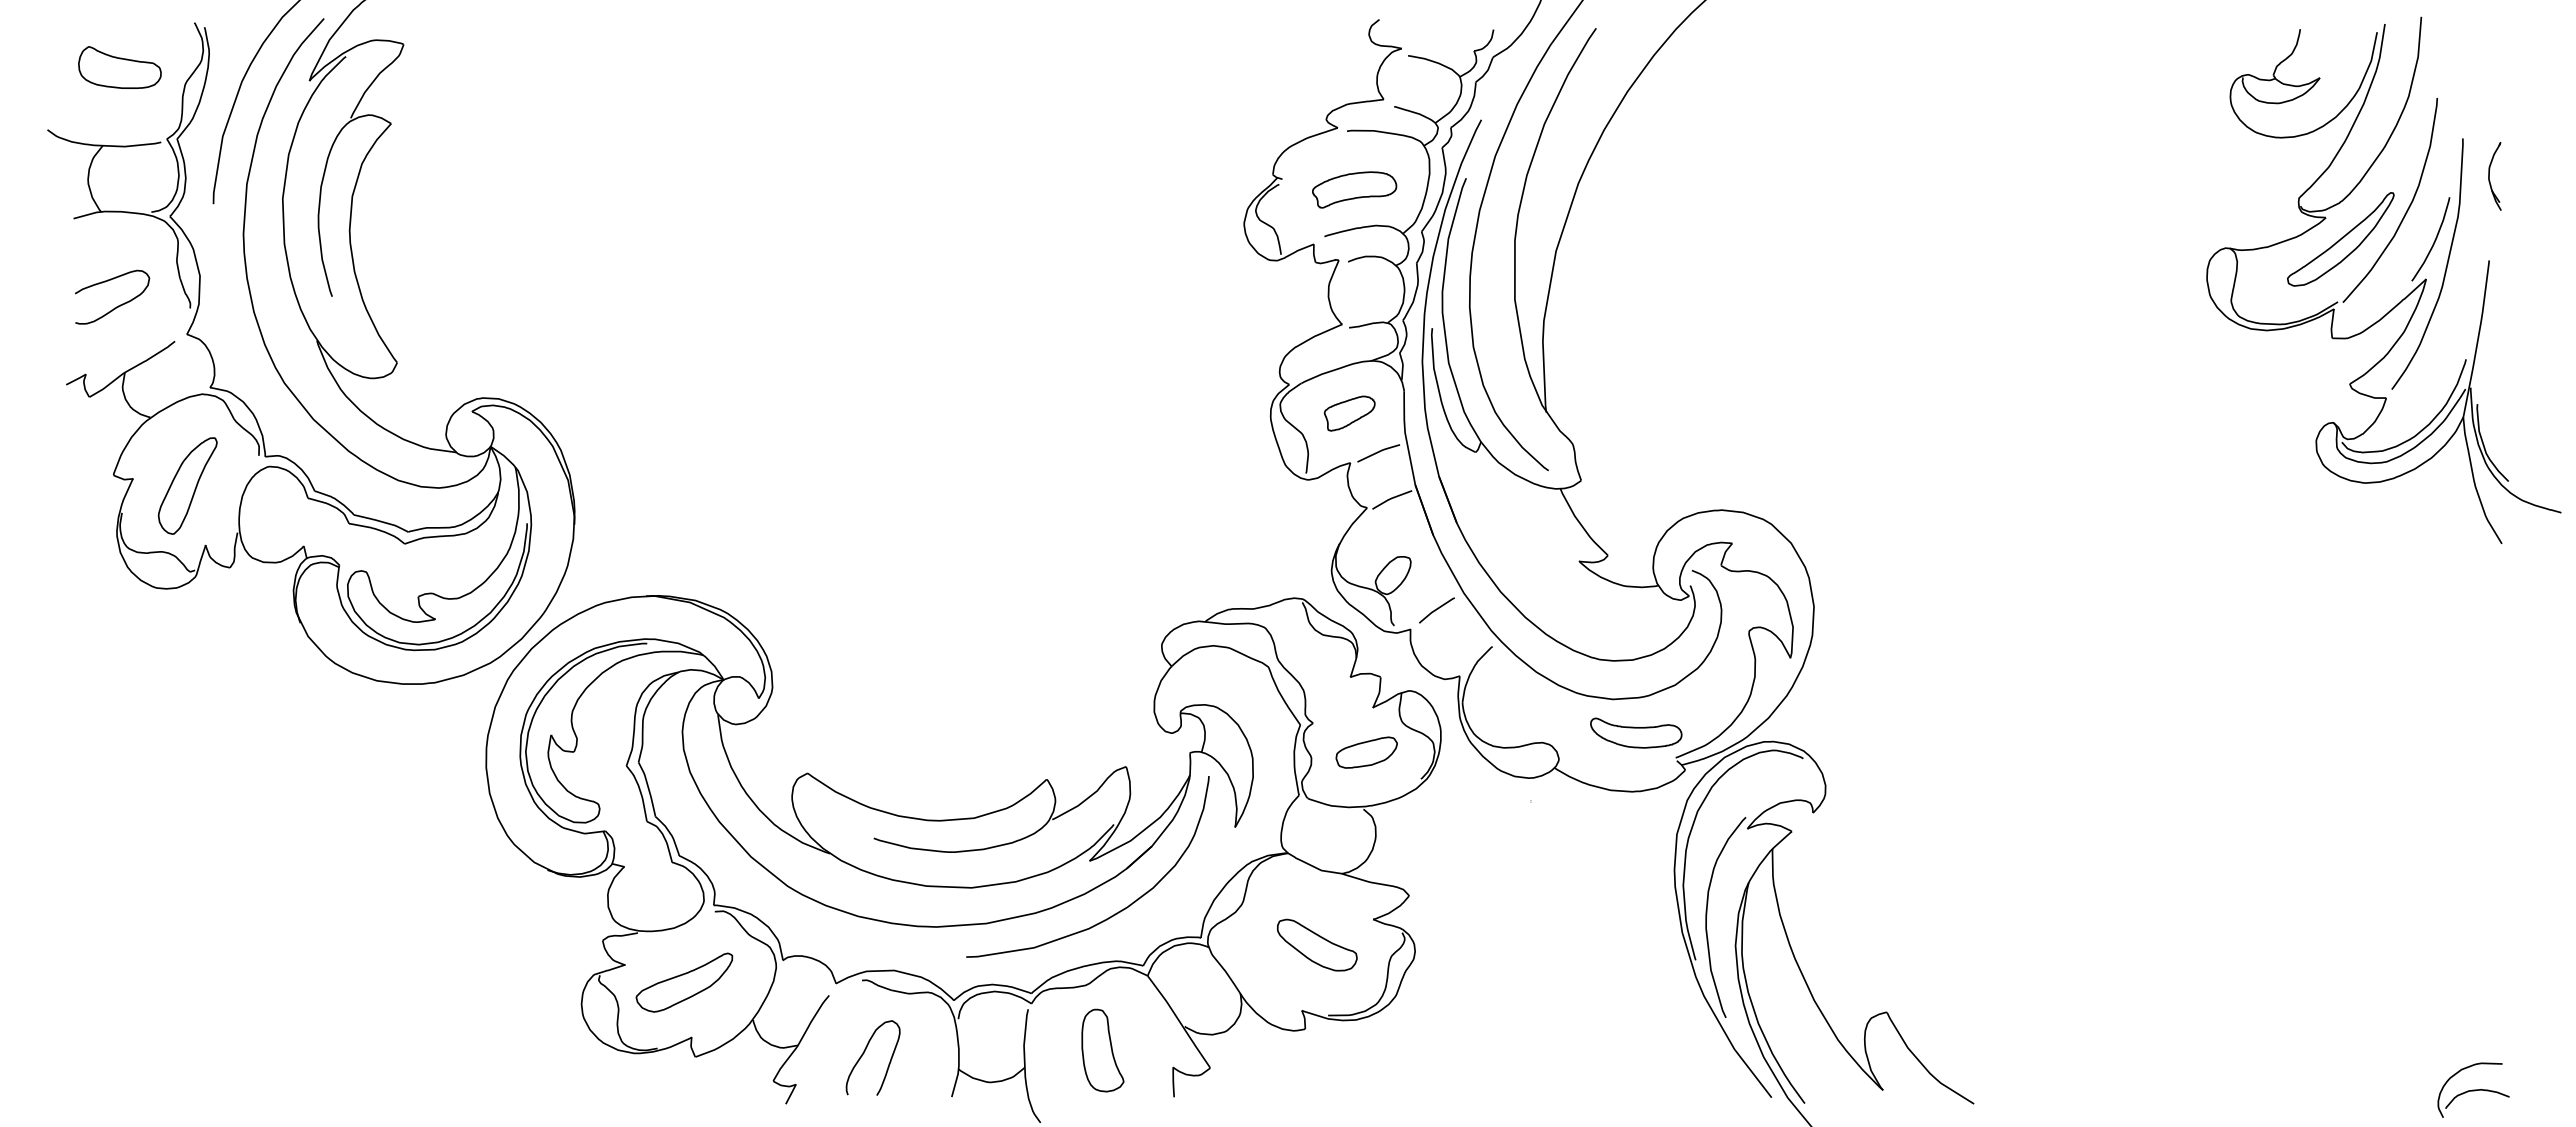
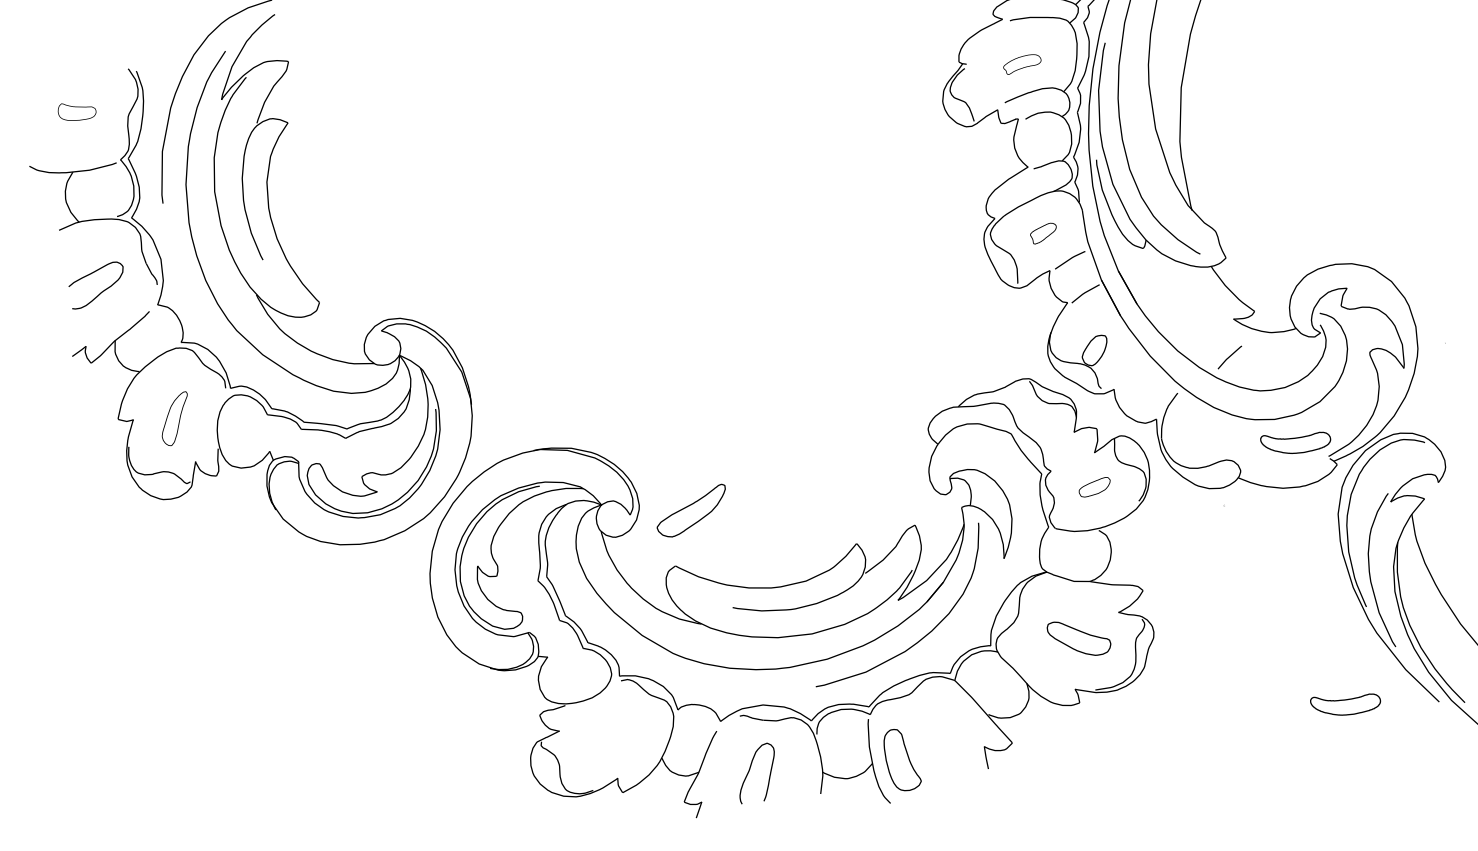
part: (119, 67) -> (76, 111), size x0.6
part: (1354, 189) -> (1022, 63), size x0.6
part: (1349, 413) -> (1043, 233), size x0.7
part: (187, 485) -> (175, 418), size x0.7
curve: (1436, 610) -> (1229, 357), moved
part: (1366, 752) -> (1094, 487), size x0.7
part: (684, 982) -> (691, 511), moved
part: (1102, 1050) -> (901, 759), moved
part: (1650, 1081) -> (1346, 703), added

